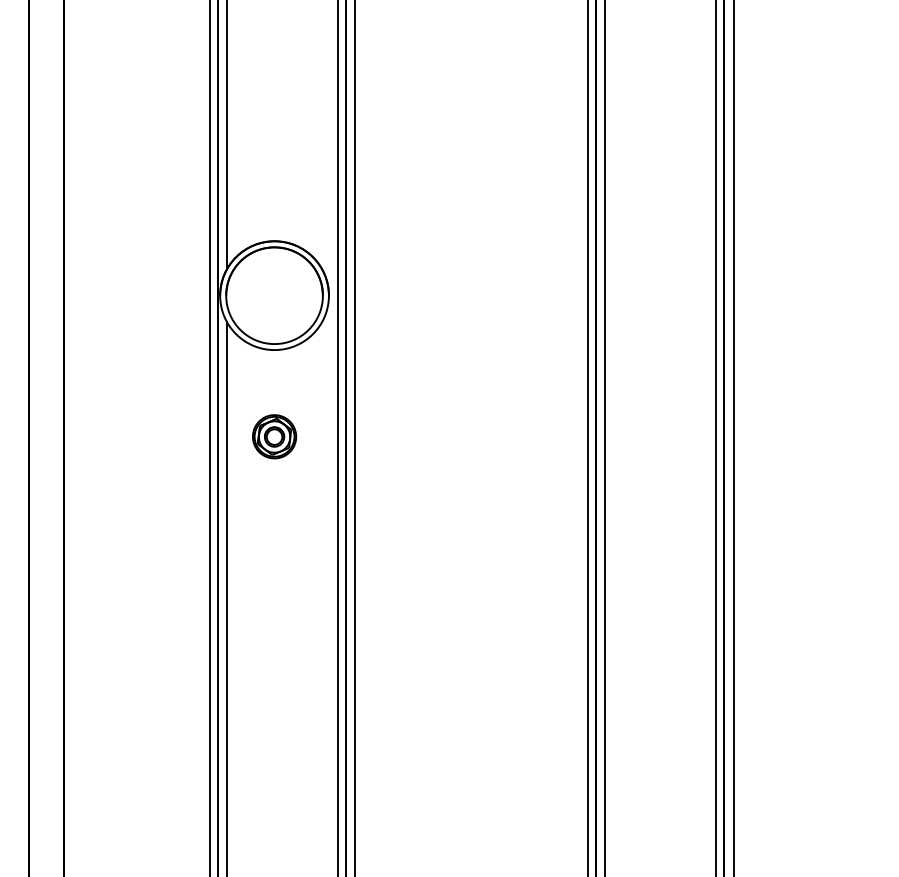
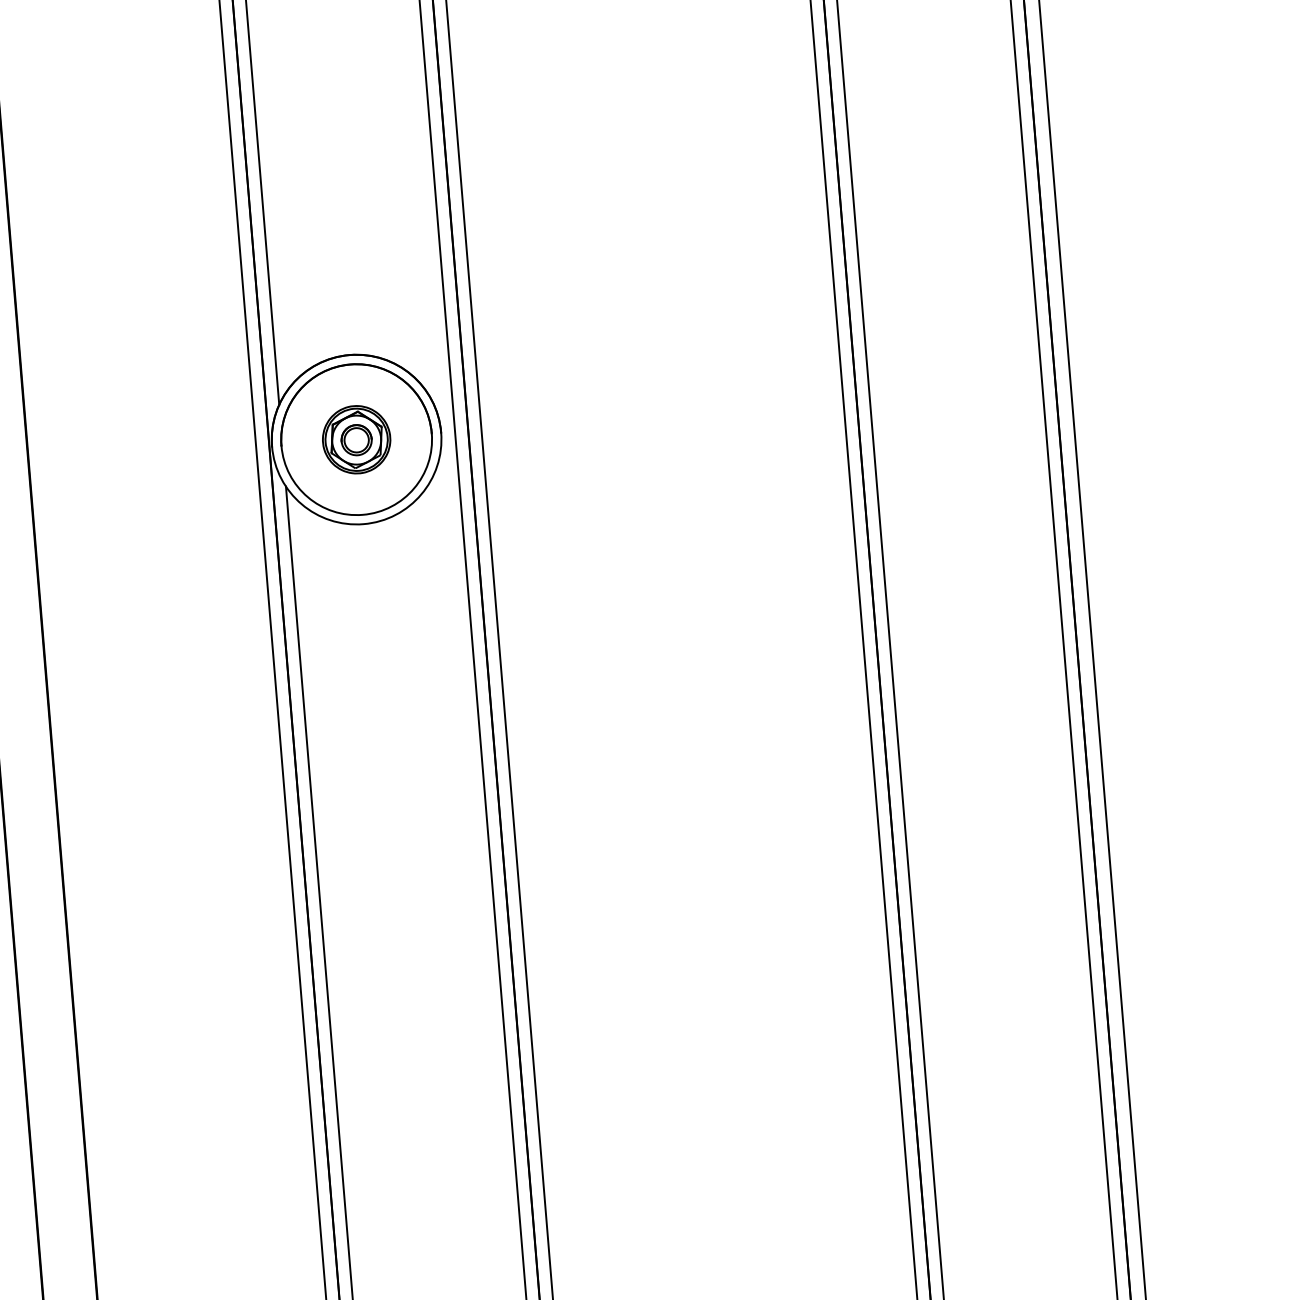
part: (274, 436) -> (356, 439), moved

